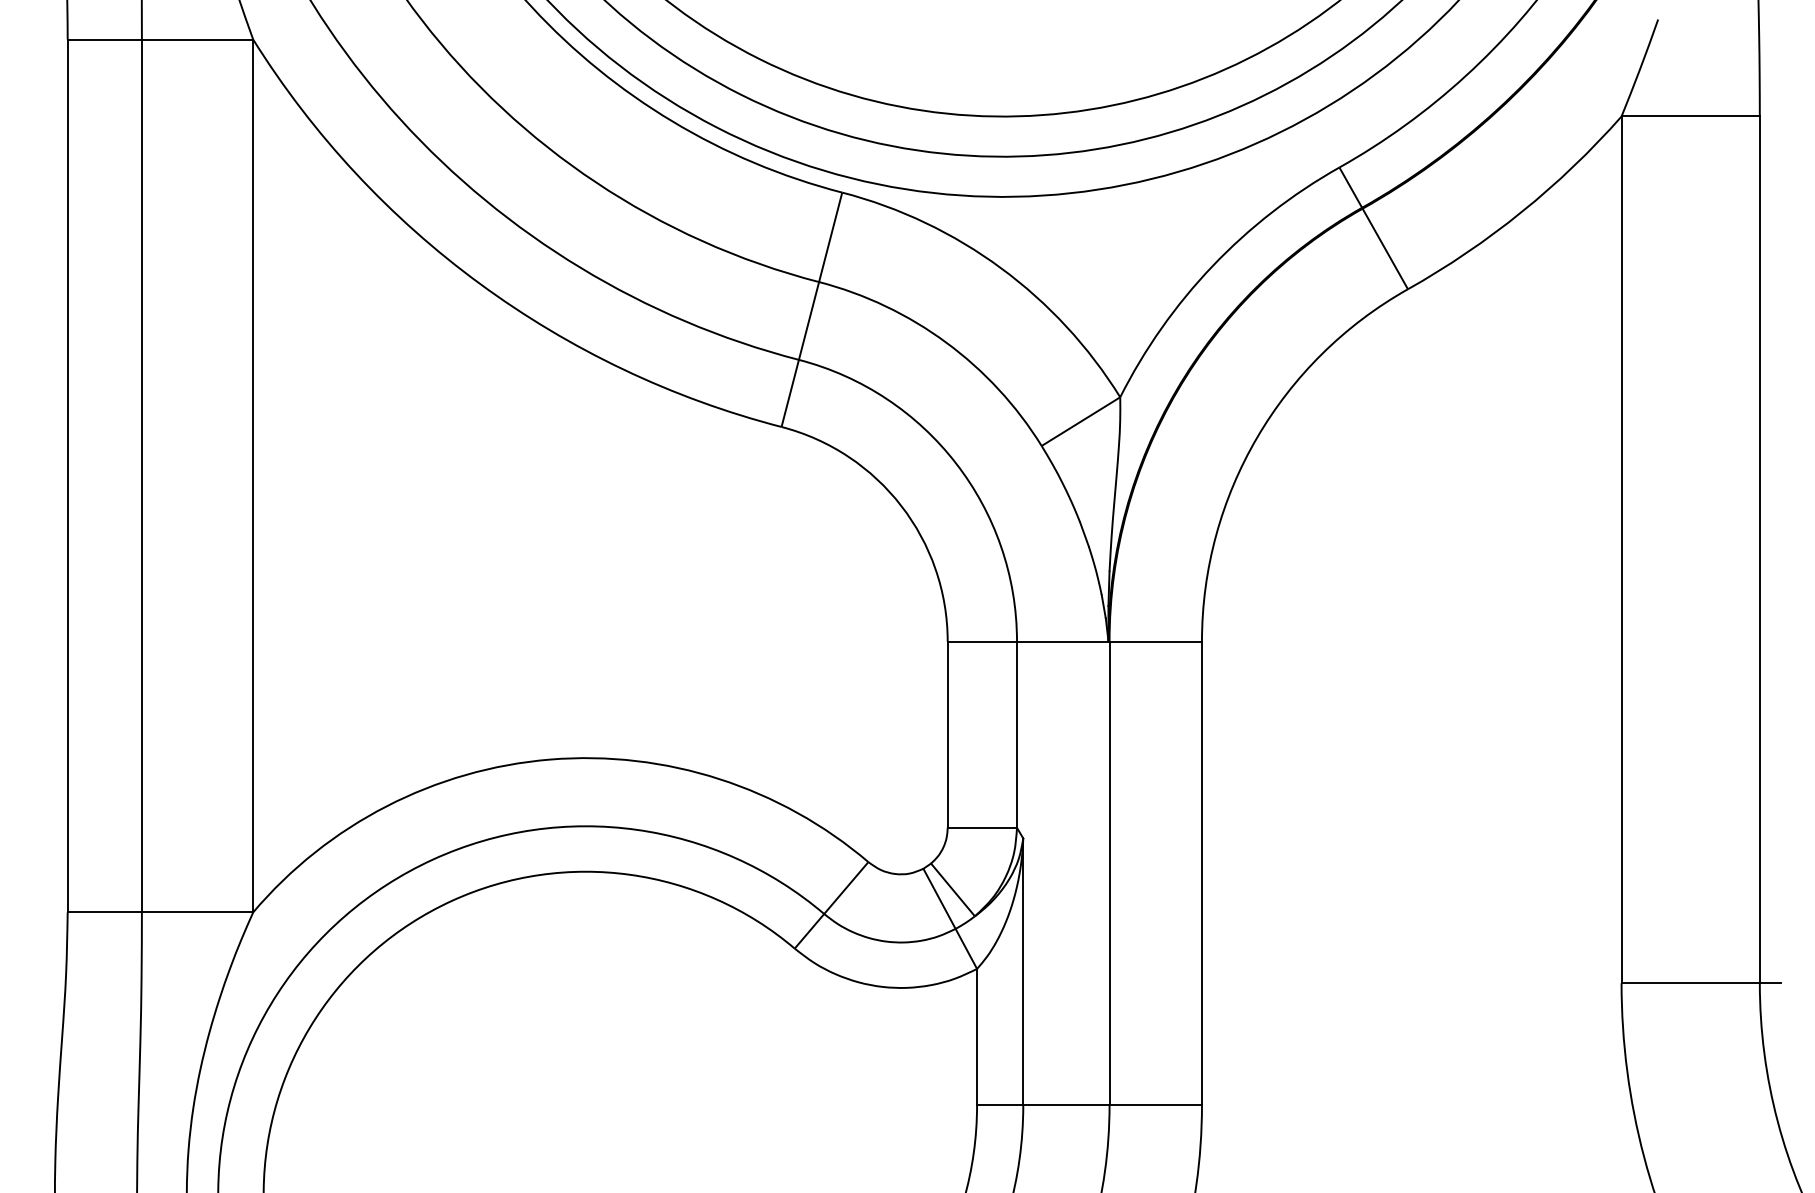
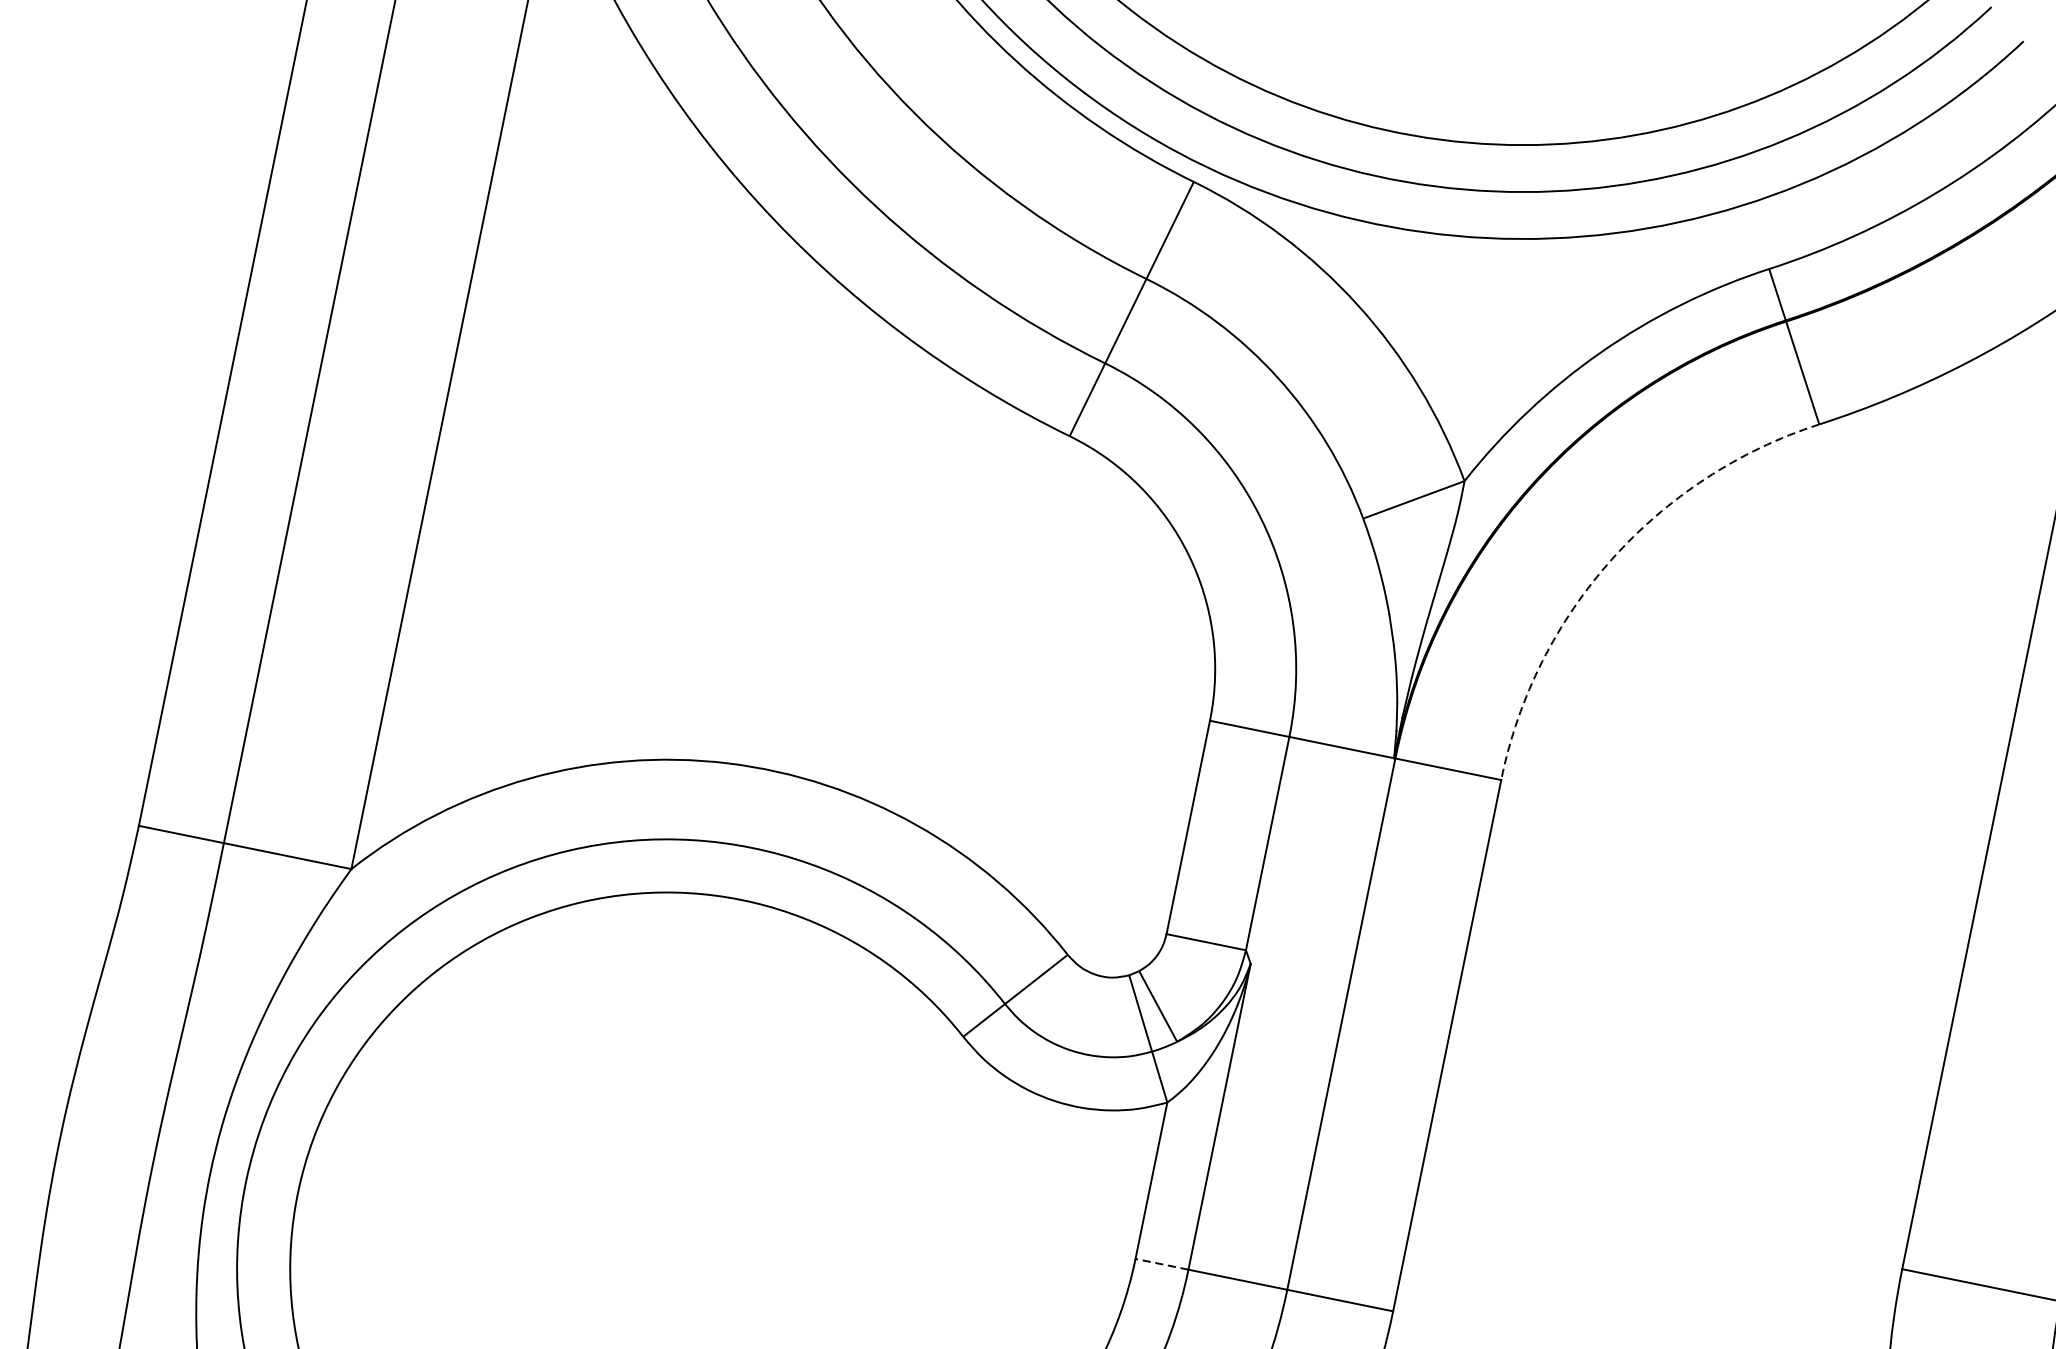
arc: (1257, 437) -> (1612, 559), solid -> dashed
line: (999, 1105) -> (1161, 1264), solid -> dashed

